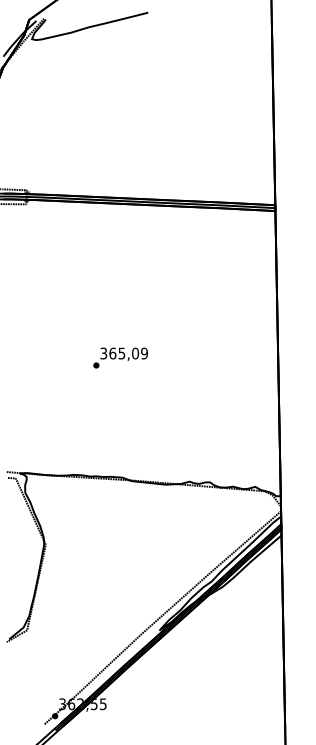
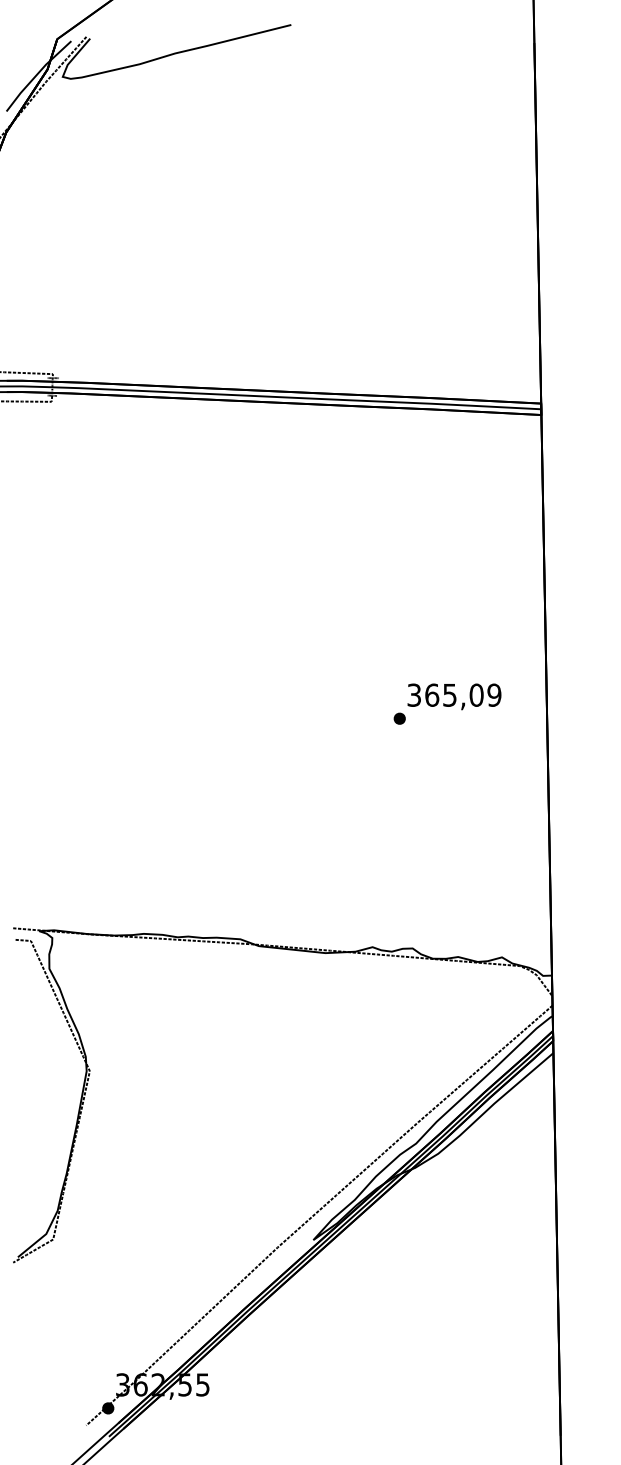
text: (120, 357) -> (447, 703), moved

